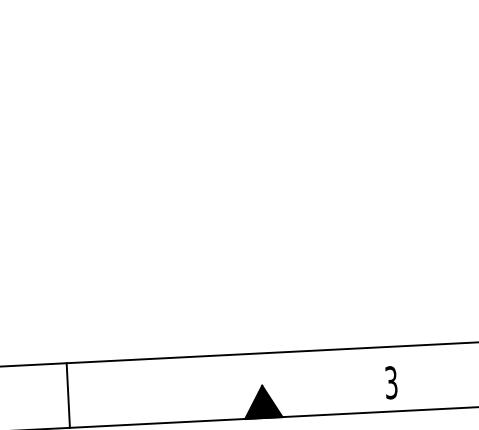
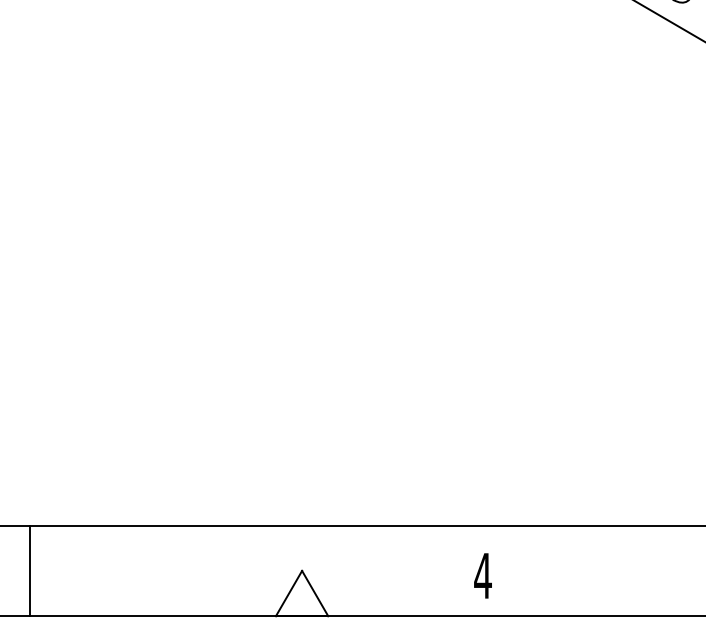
text: (390, 382) -> (482, 575), 3 -> 4
fill: (262, 401) -> (301, 593), removed

